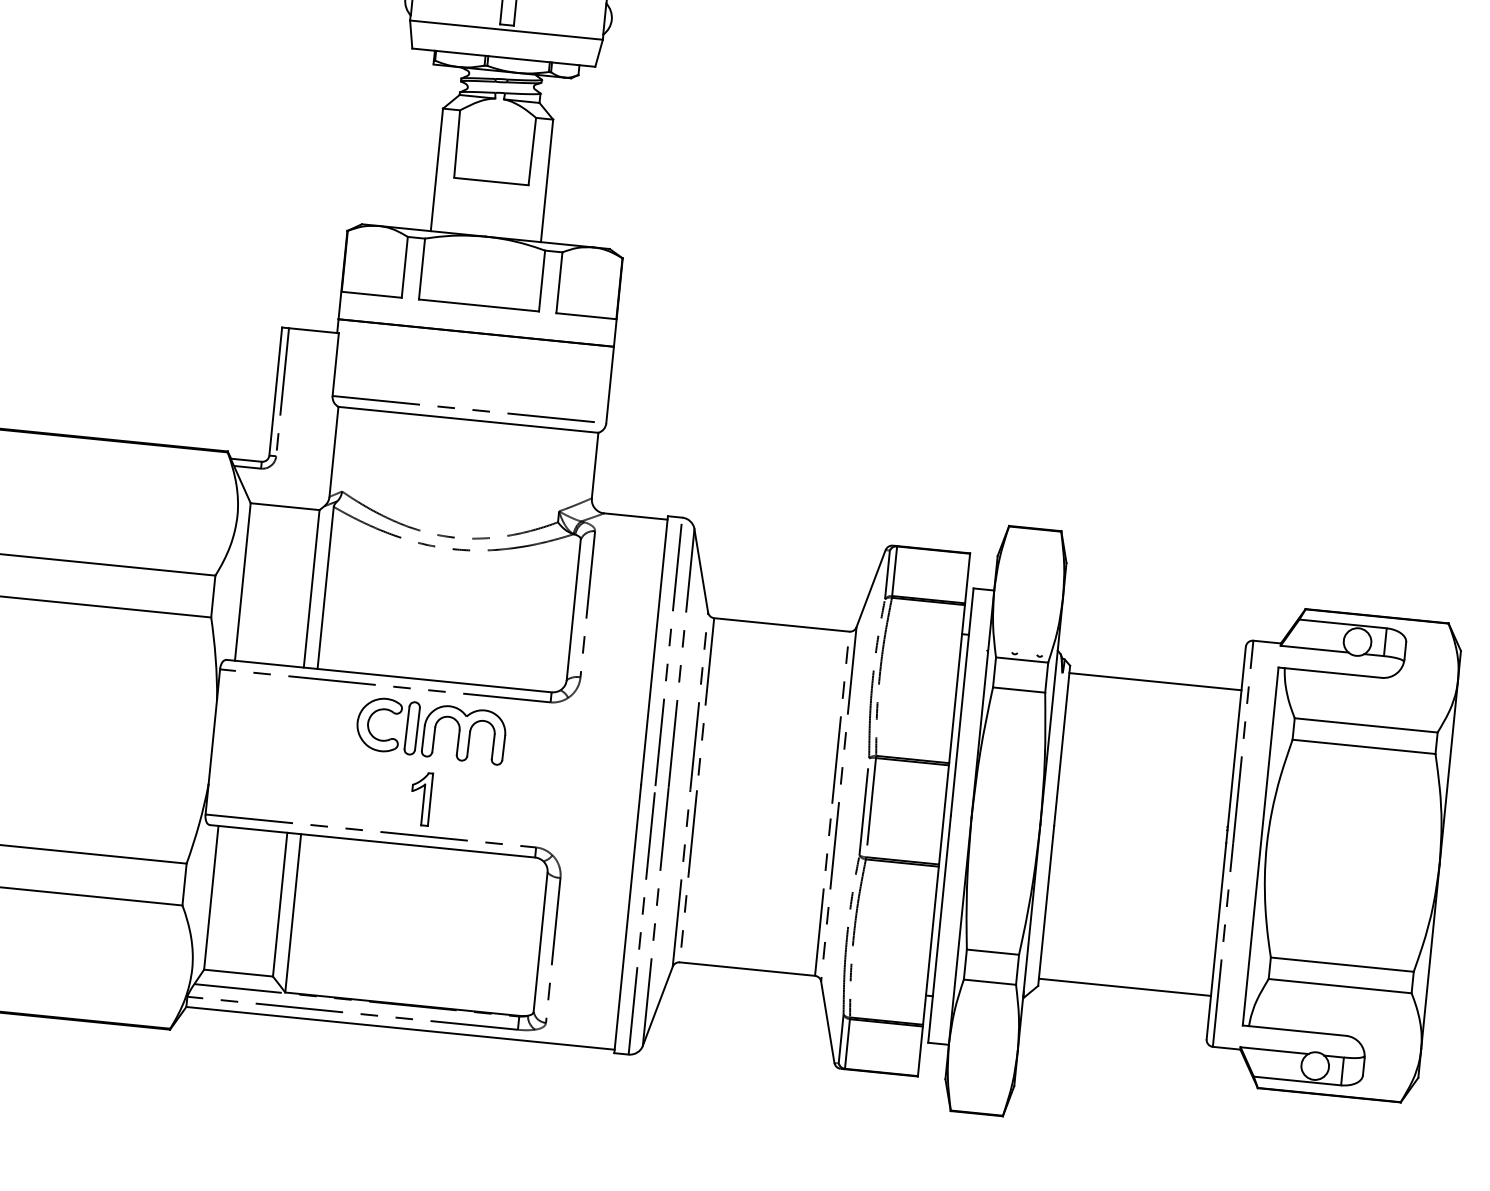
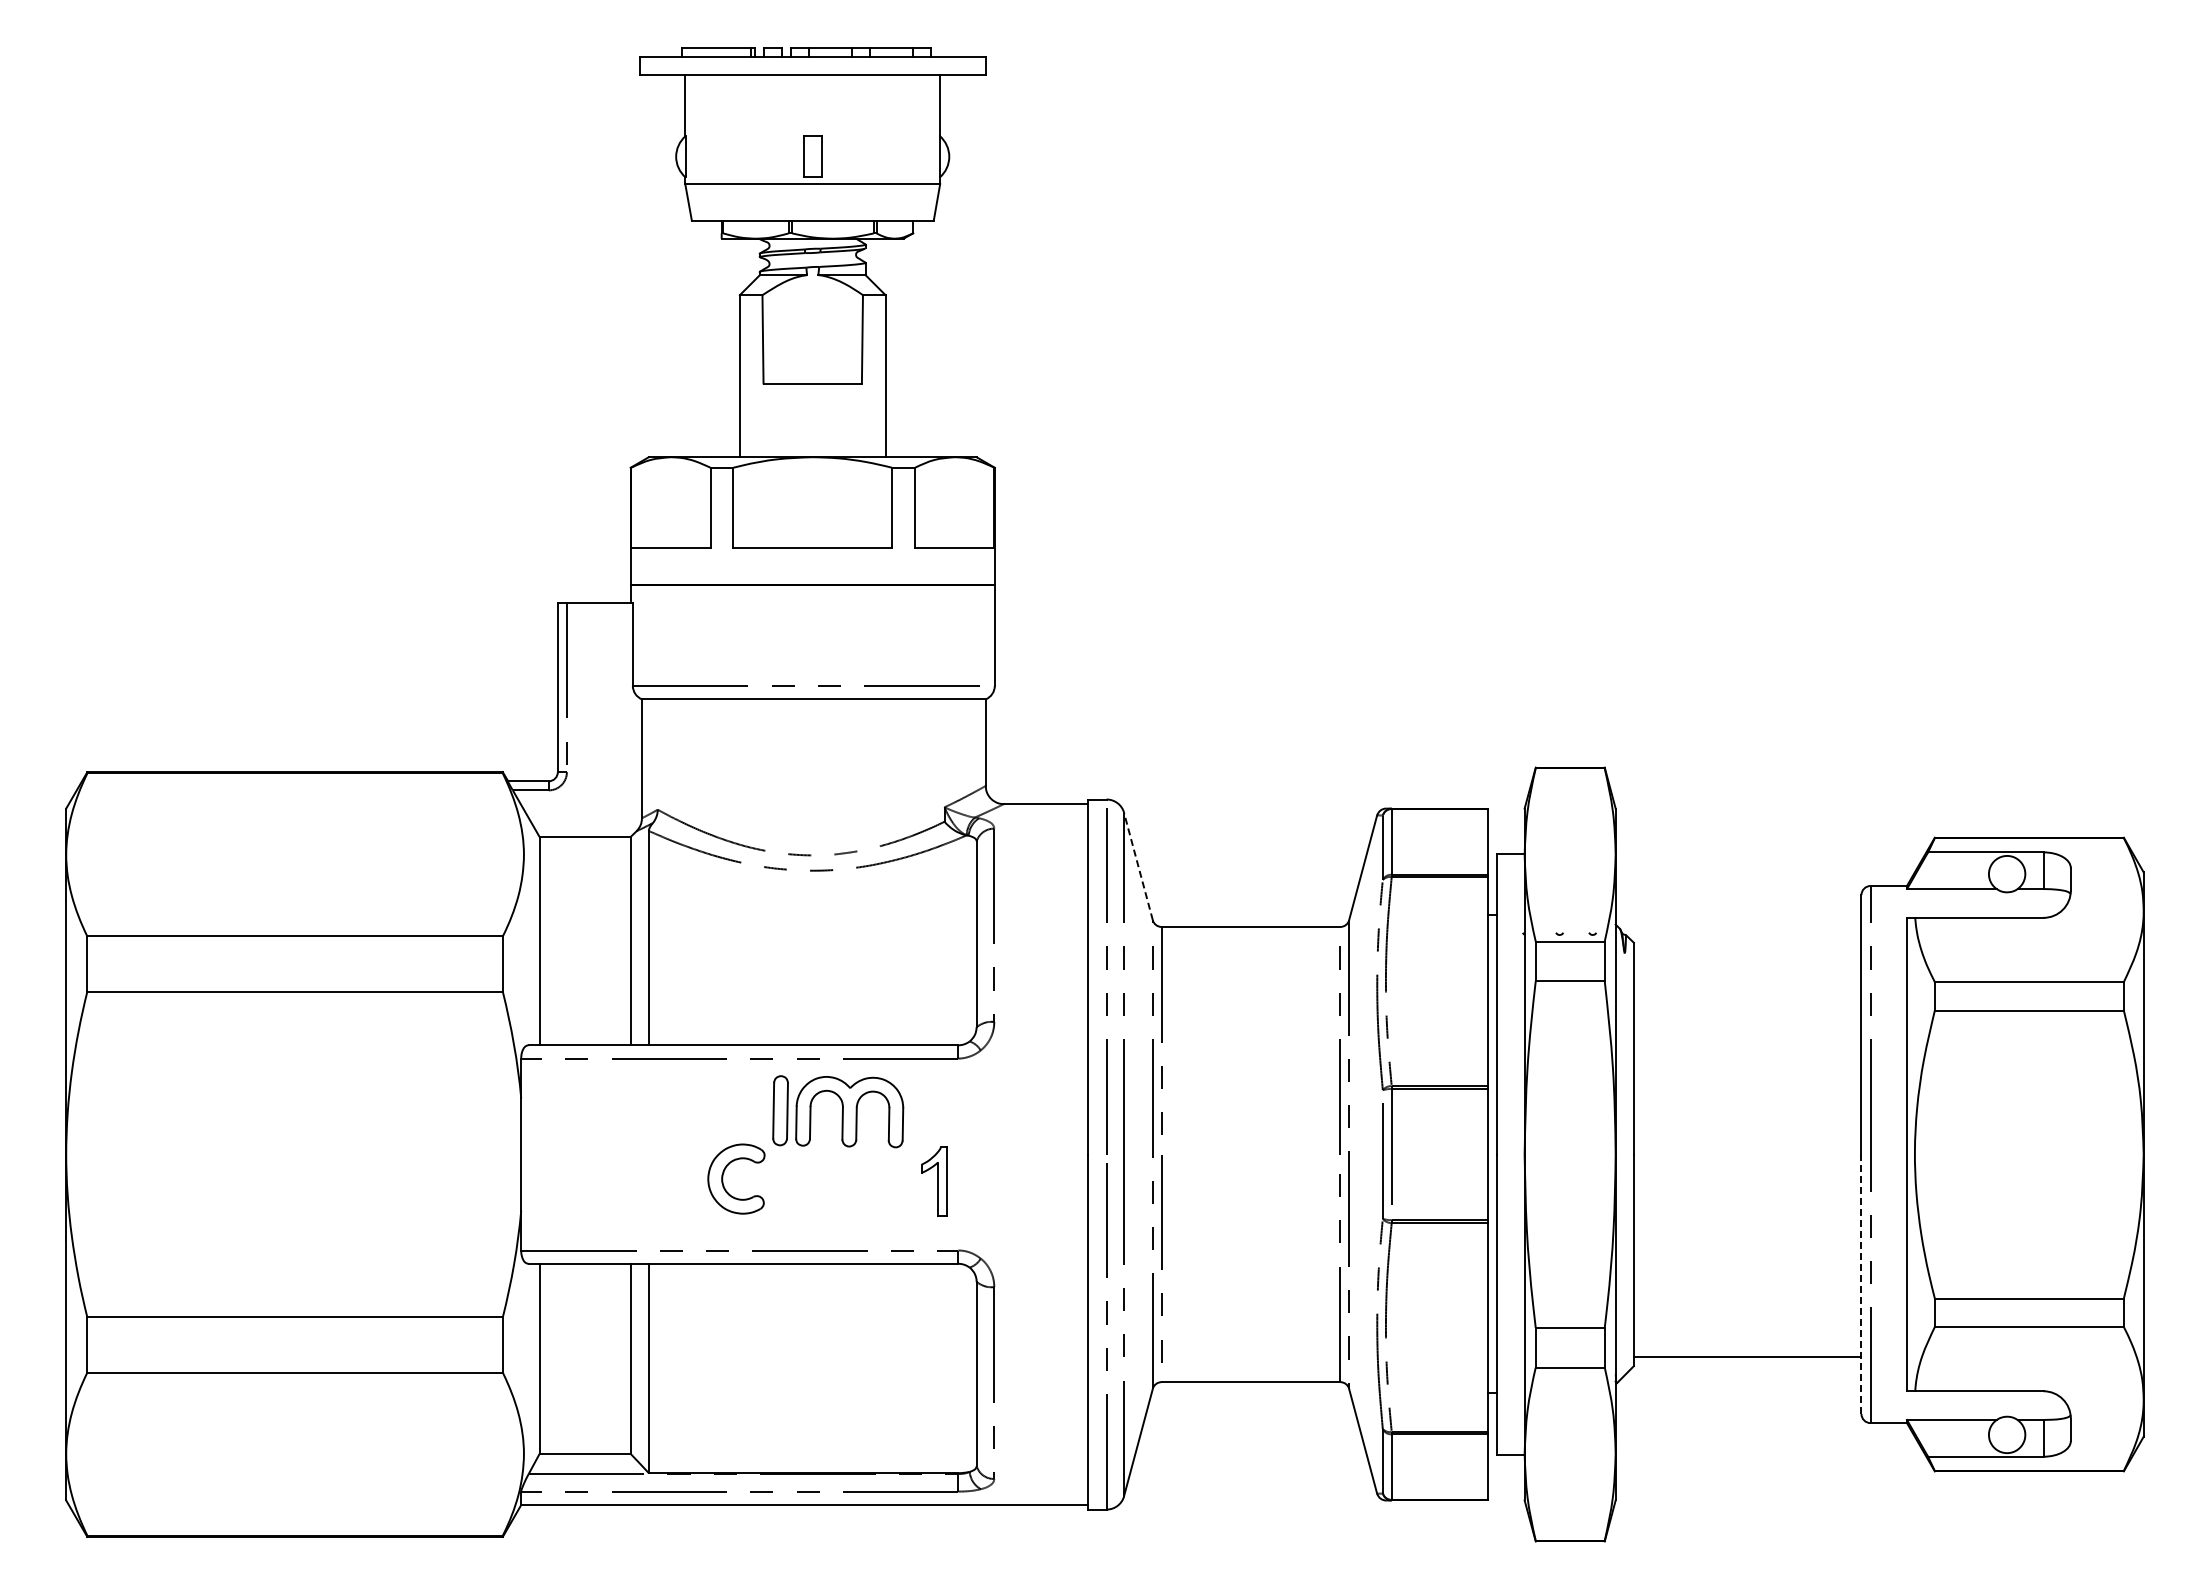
line: (701, 570) -> (1138, 866), solid -> dashed
line: (1155, 681) -> (1747, 952), removed
part: (369, 723) -> (723, 1178), moved
part: (421, 798) -> (934, 1181), moved
line: (1216, 941) -> (1861, 1284), solid -> dashed

